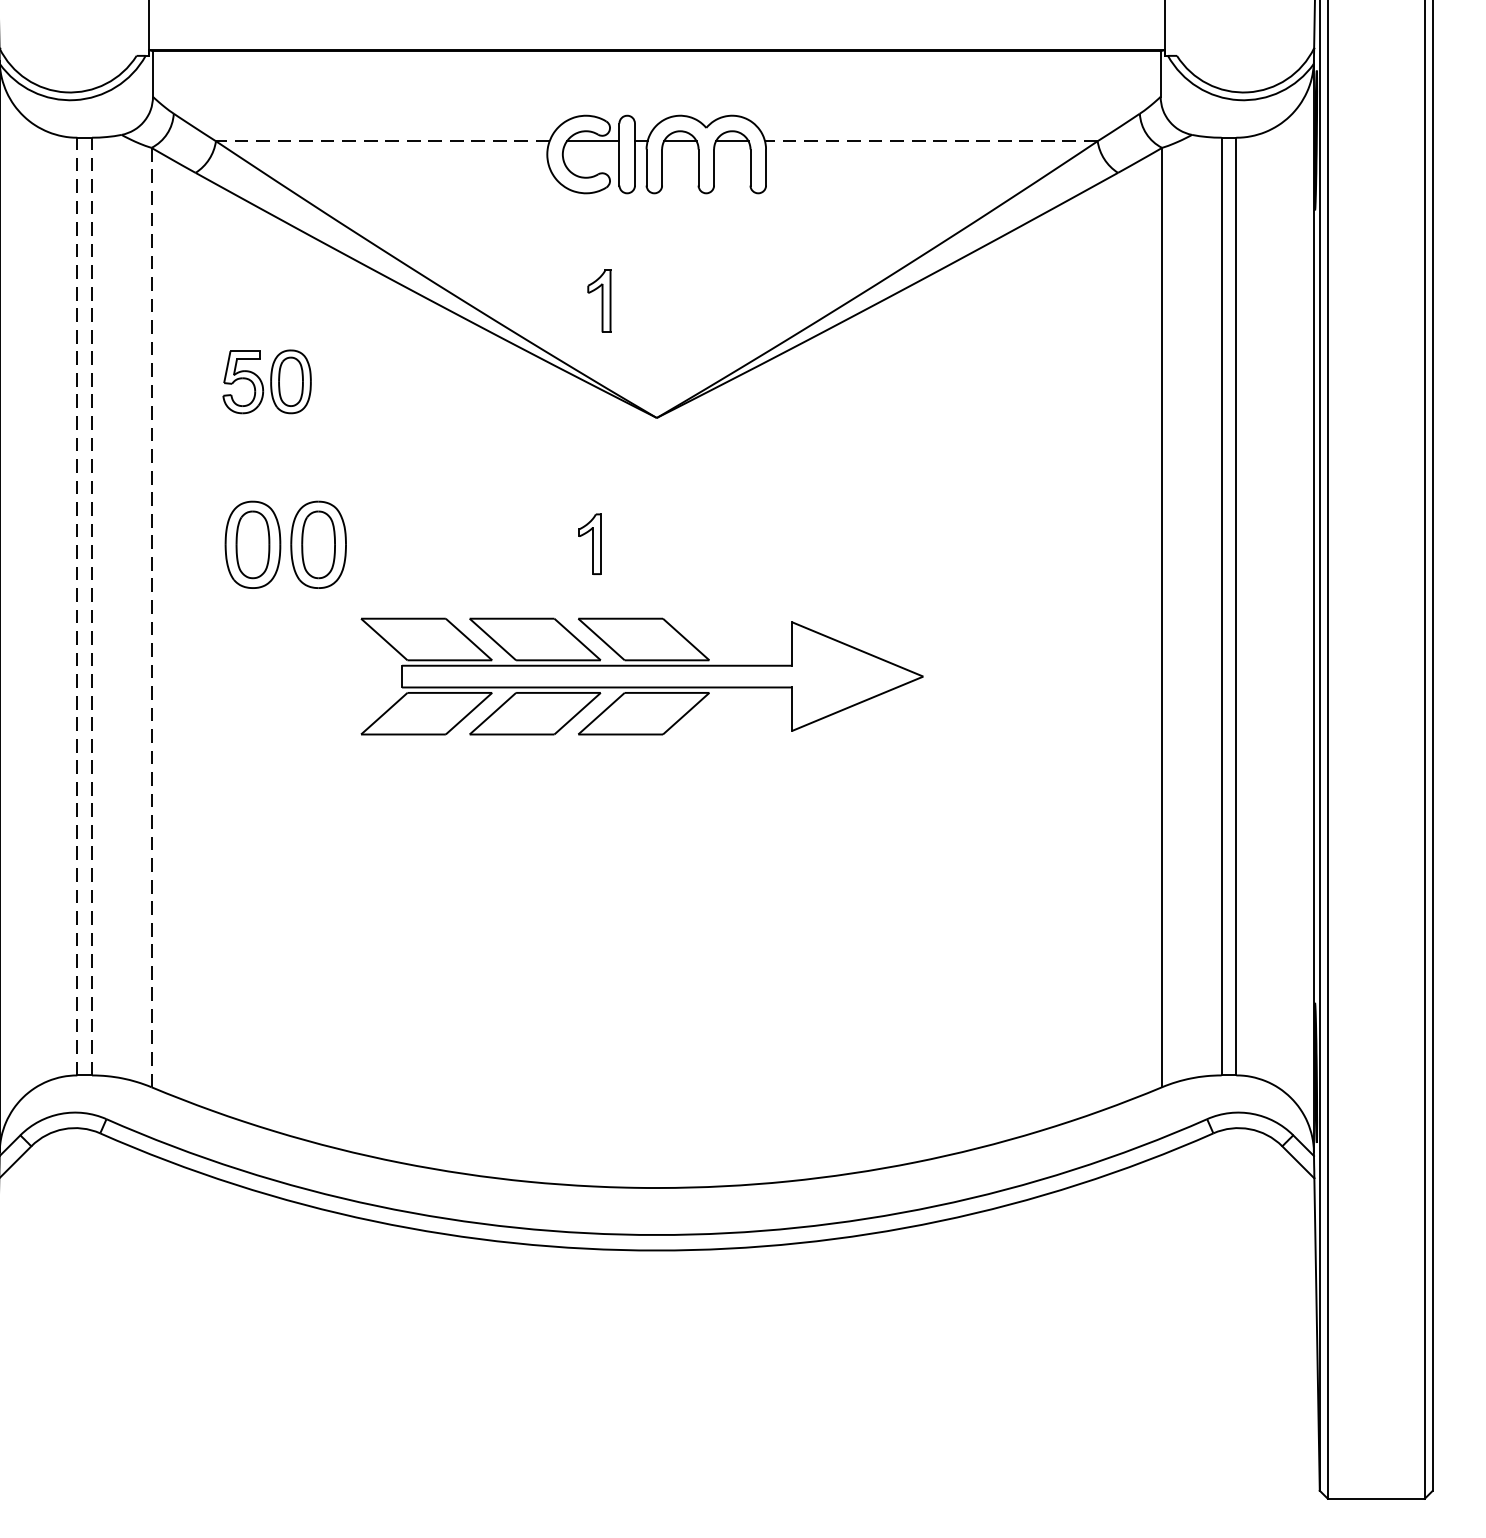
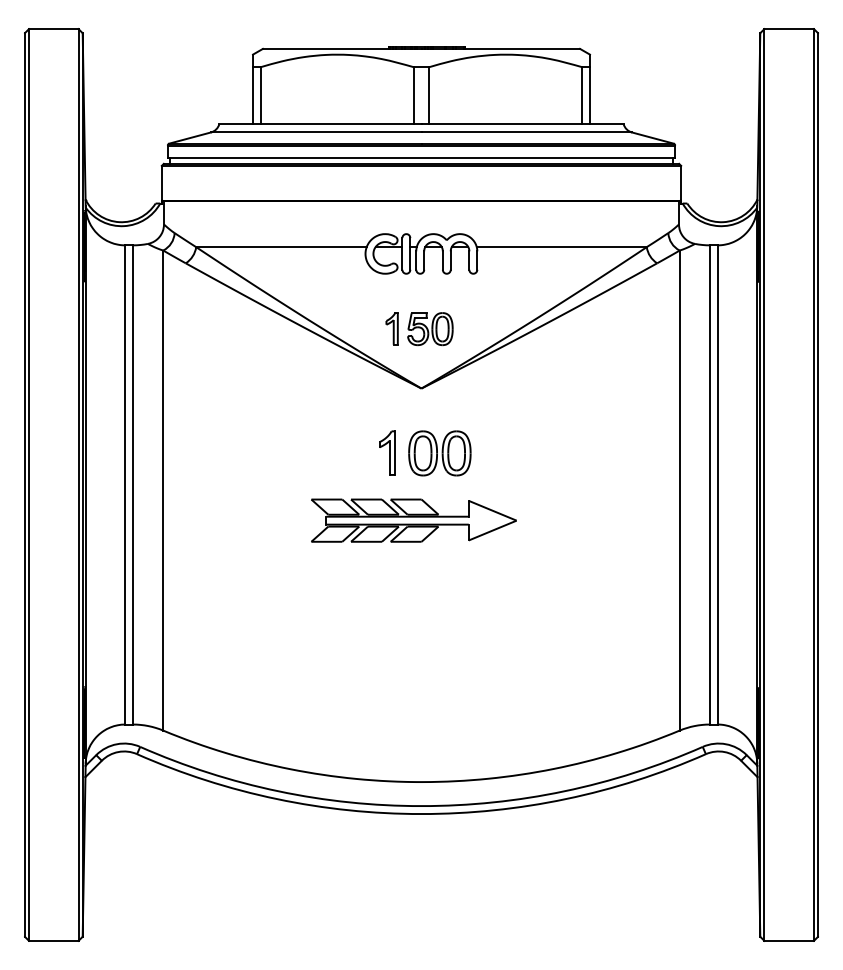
line: (380, 141) -> (280, 247), dashed -> solid
line: (930, 141) -> (561, 247), dashed -> solid
part: (267, 382) -> (430, 329), moved
part: (590, 543) -> (387, 452), size x1.43
part: (285, 545) -> (439, 453), moved
line: (77, 605) -> (125, 484), dashed -> solid
line: (91, 605) -> (132, 484), dashed -> solid
line: (151, 617) -> (163, 490), dashed -> solid
part: (641, 676) -> (413, 520), size x0.71

